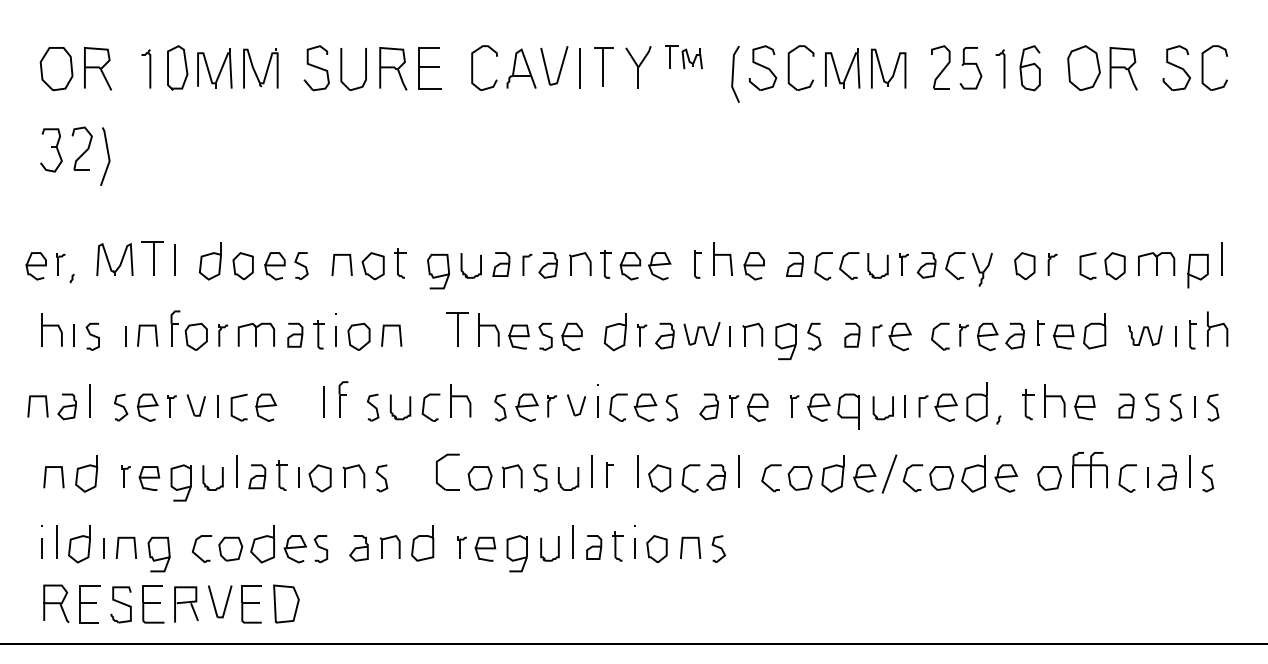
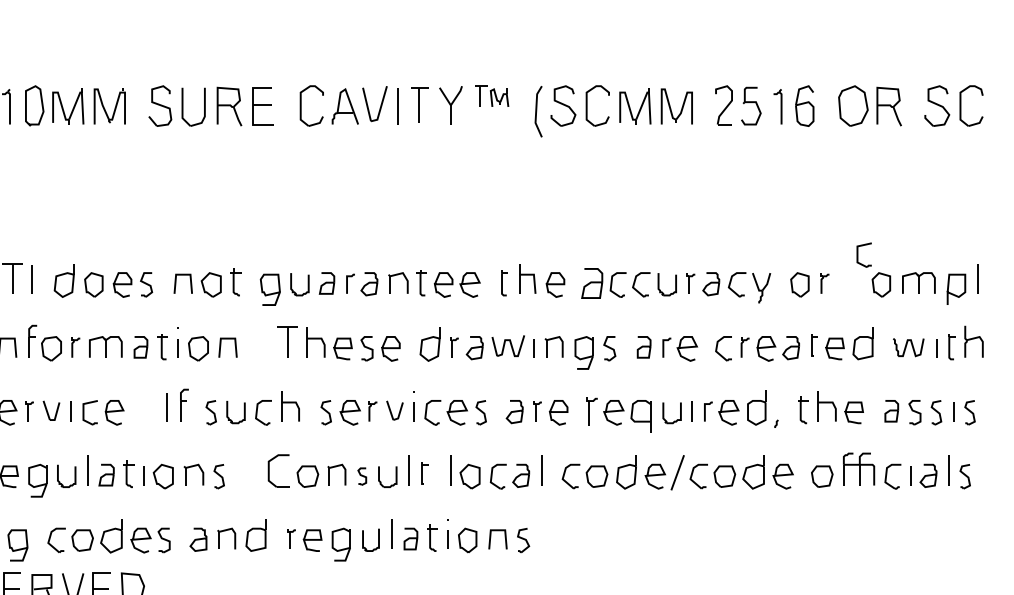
part: (794, 264) -> (591, 283), size x1.4
part: (1087, 266) -> (863, 255), moved
part: (794, 406) -> (591, 411), size x1.4
part: (540, 478) -> (362, 476), size x0.7

